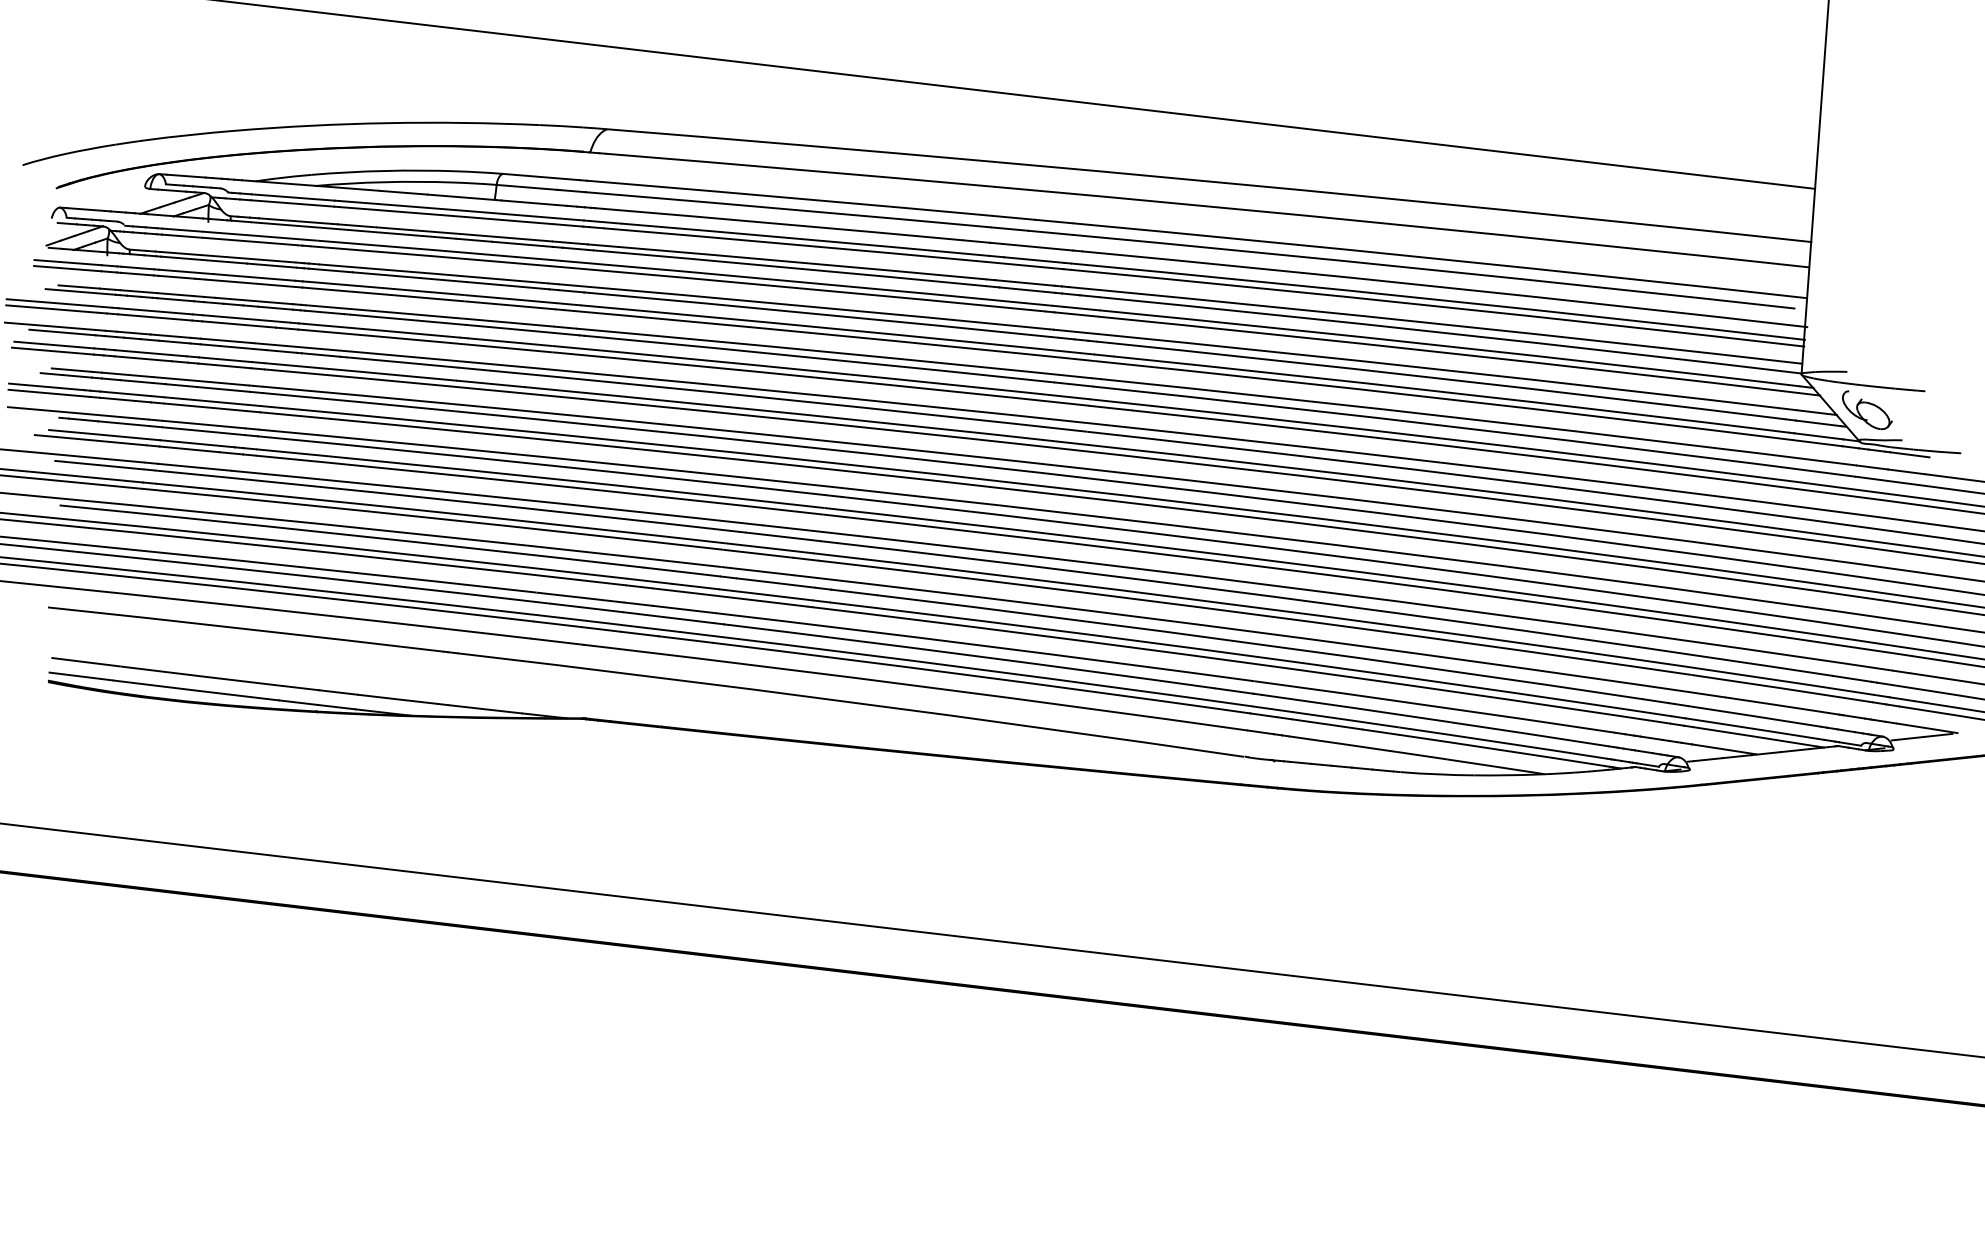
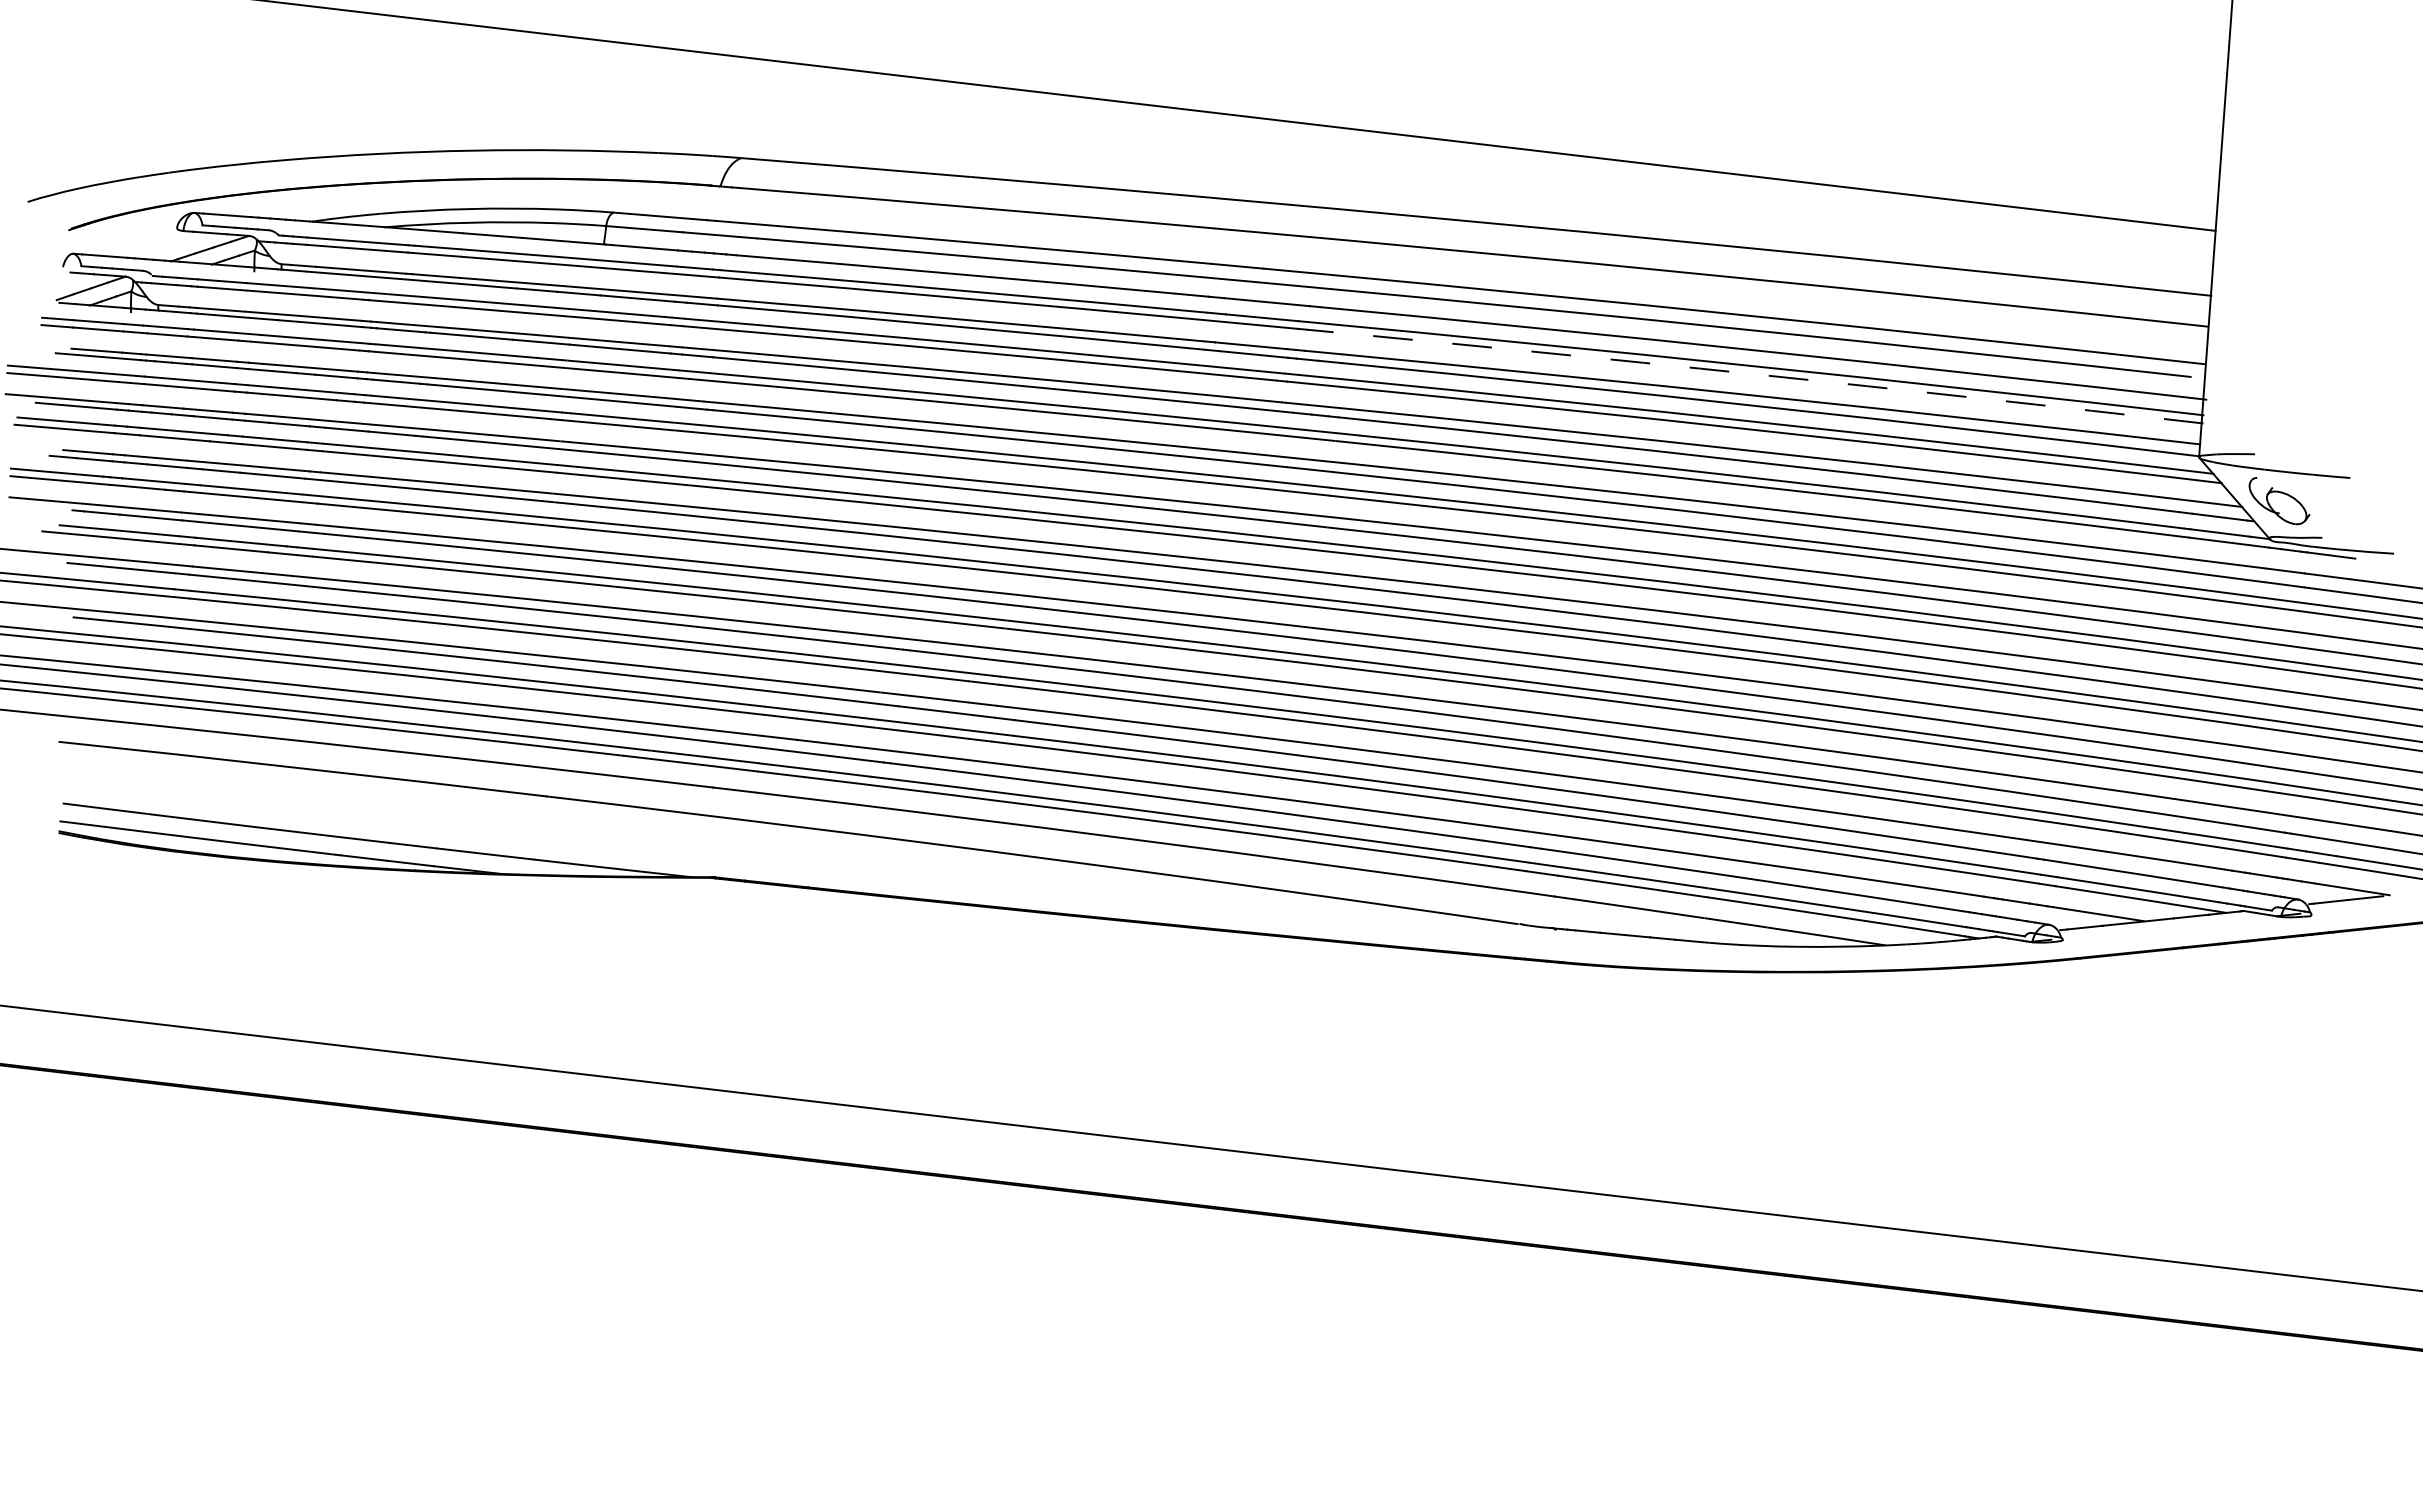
arc: (1438, 306) -> (1755, 374), solid -> dashed

